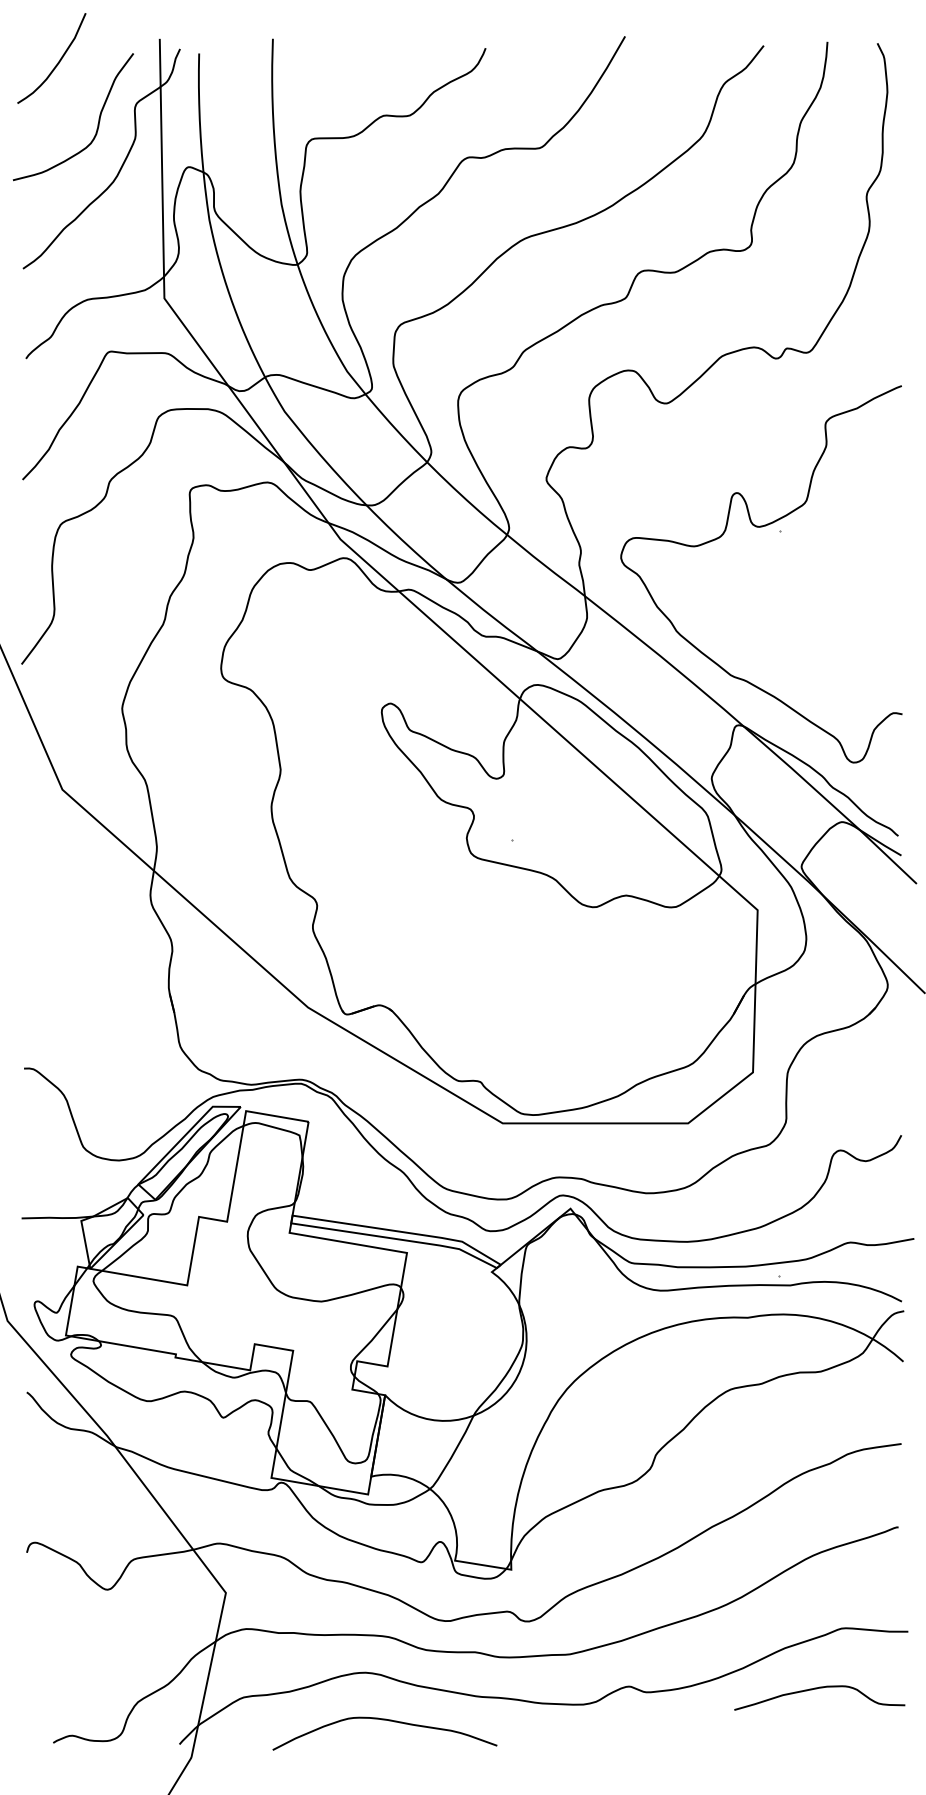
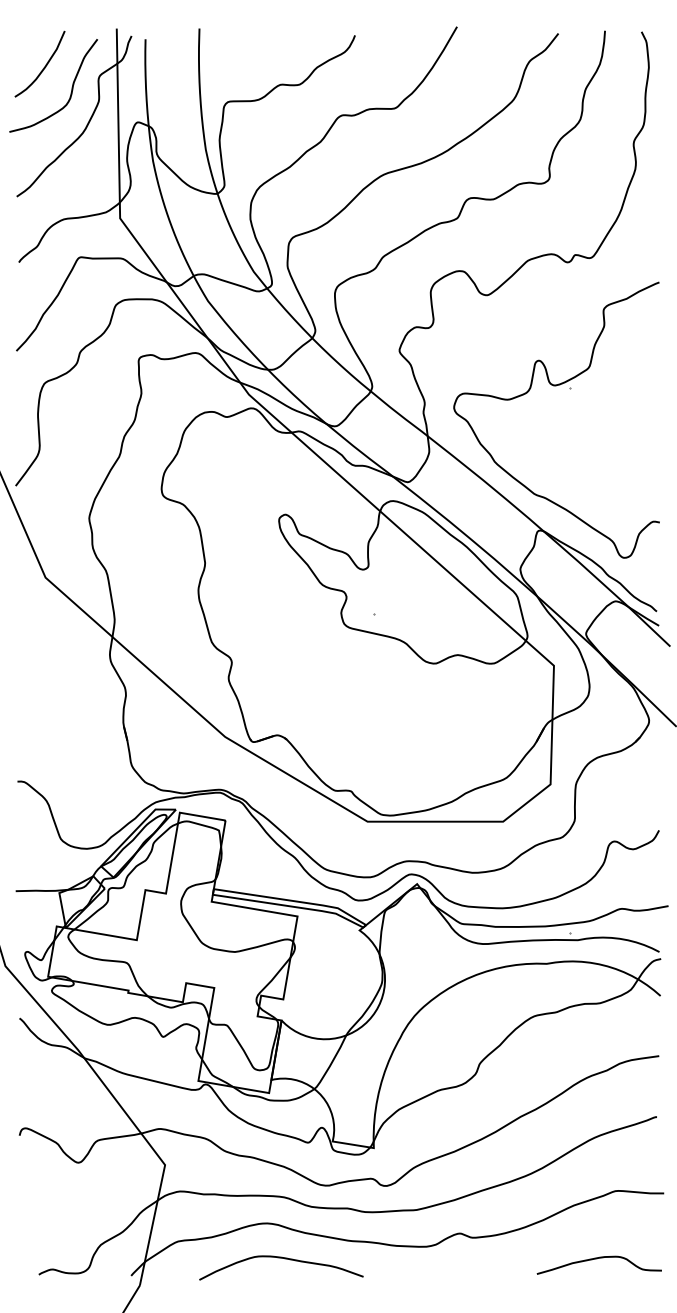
curve: (57, 62) -> (44, 67), moved
curve: (817, 1689) -> (597, 1259), moved

